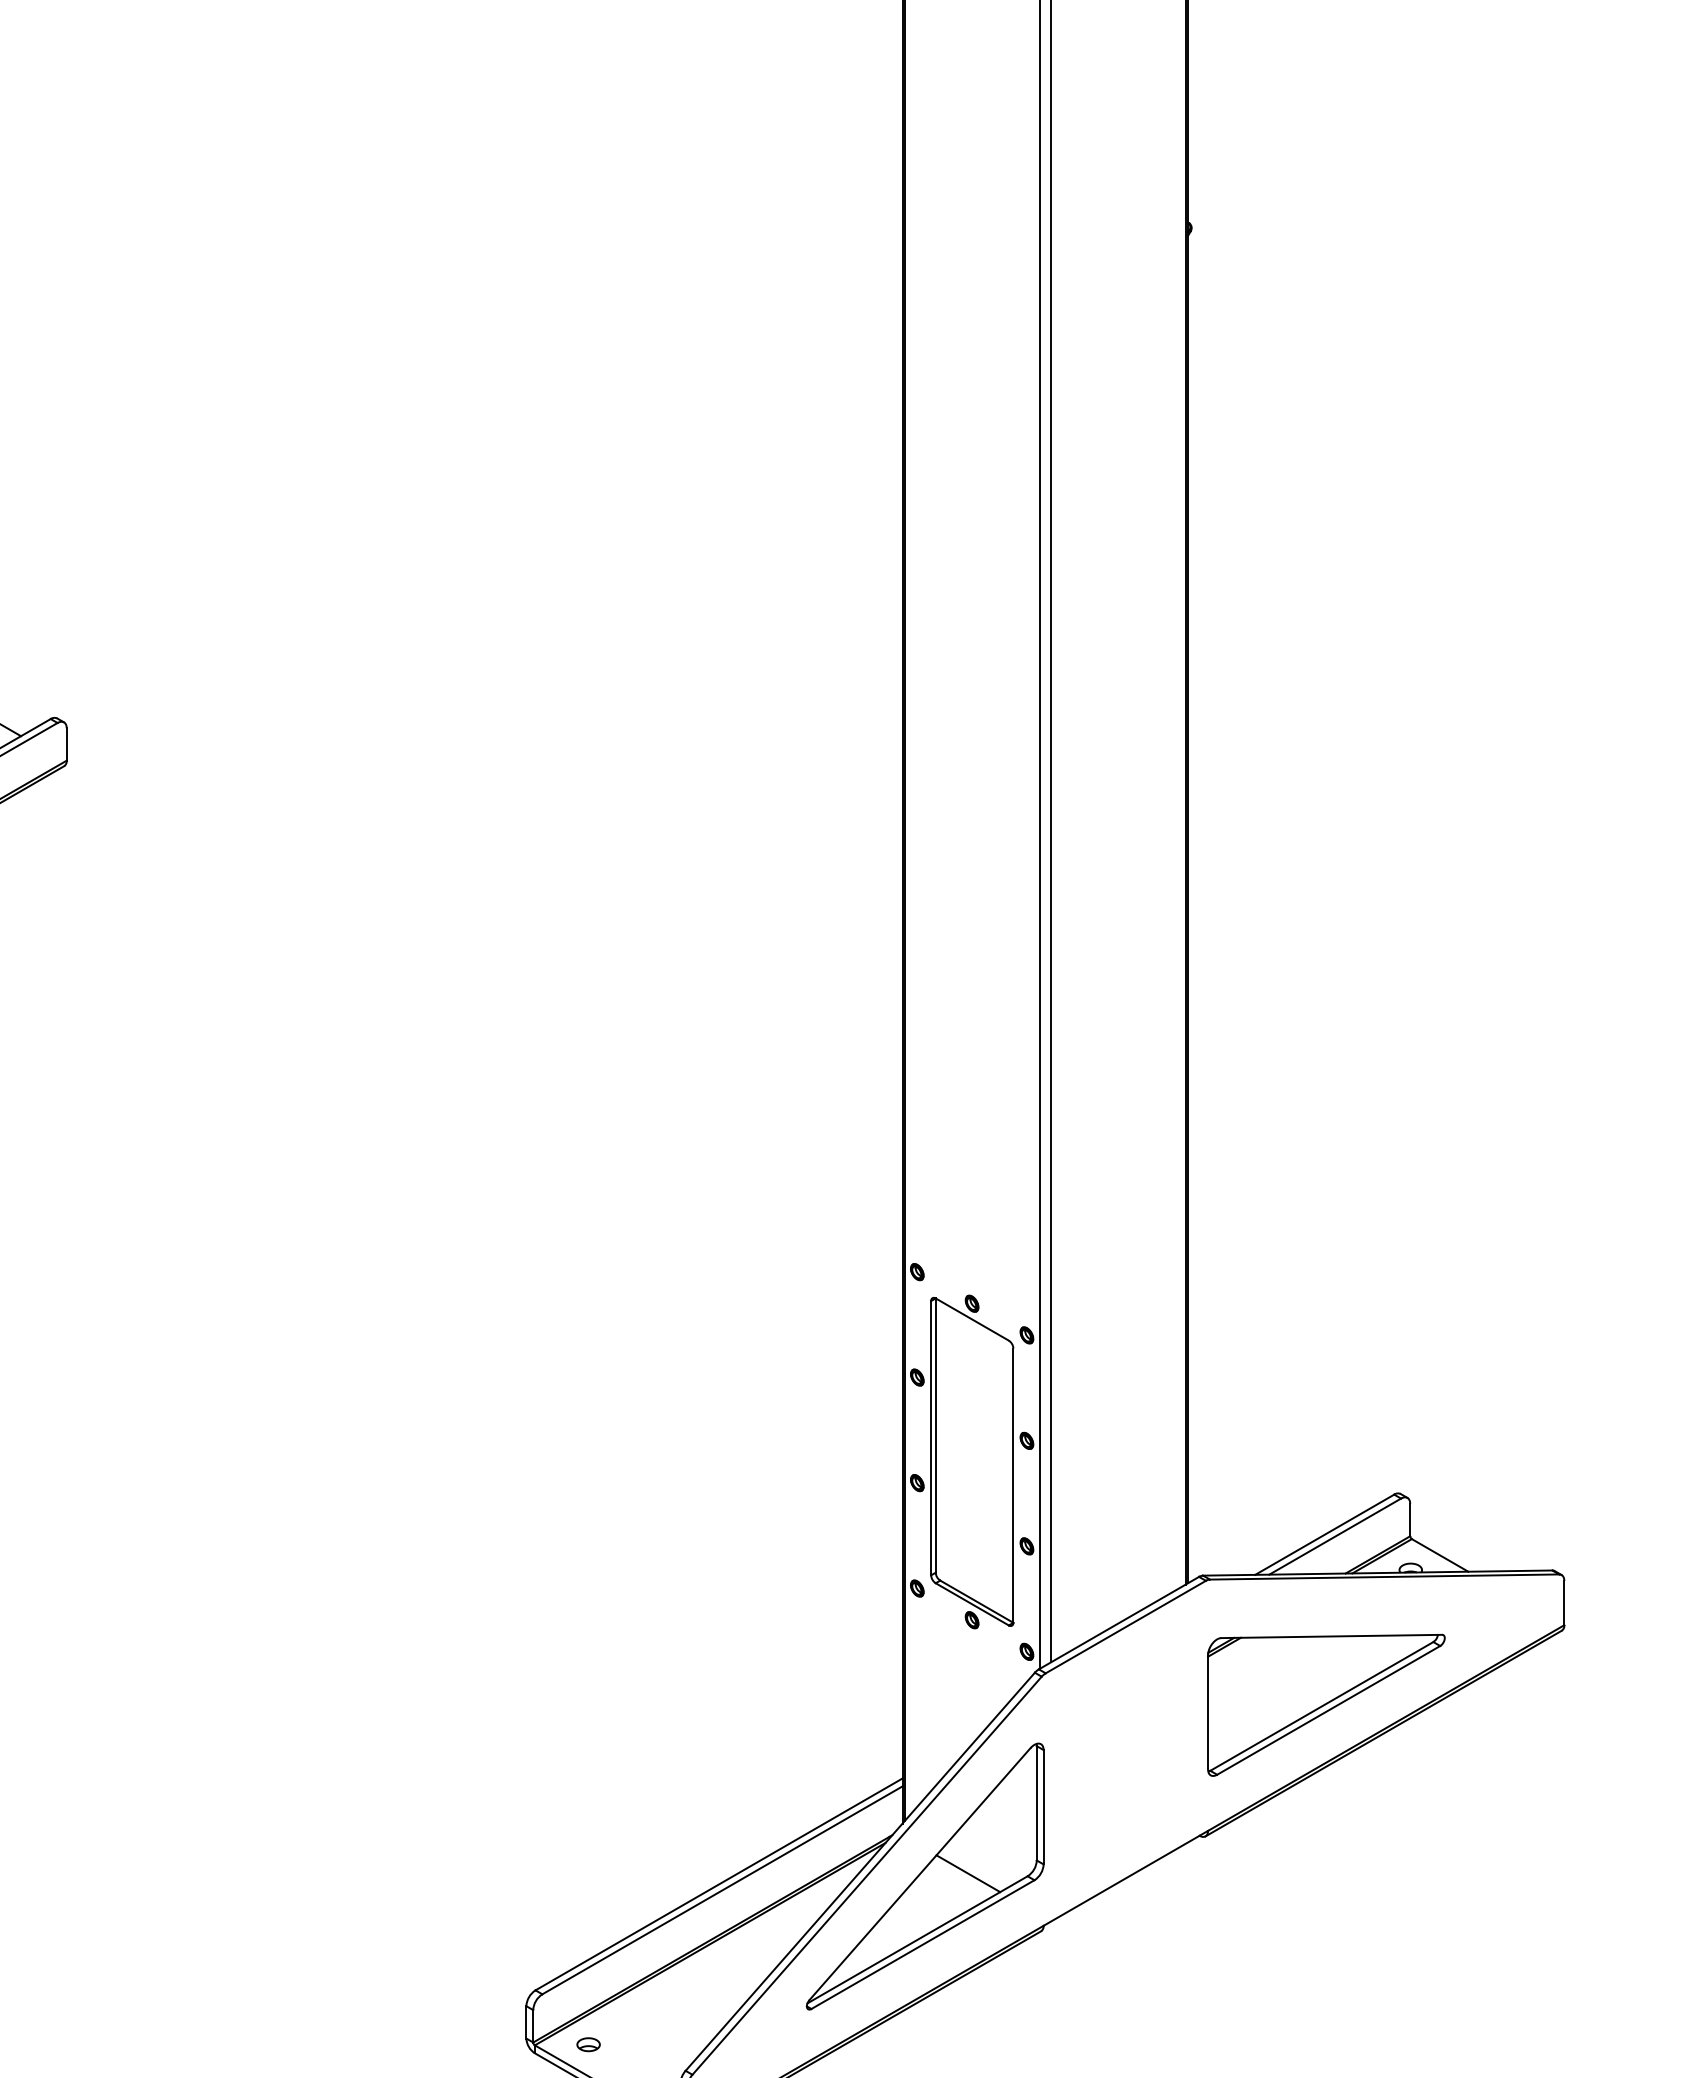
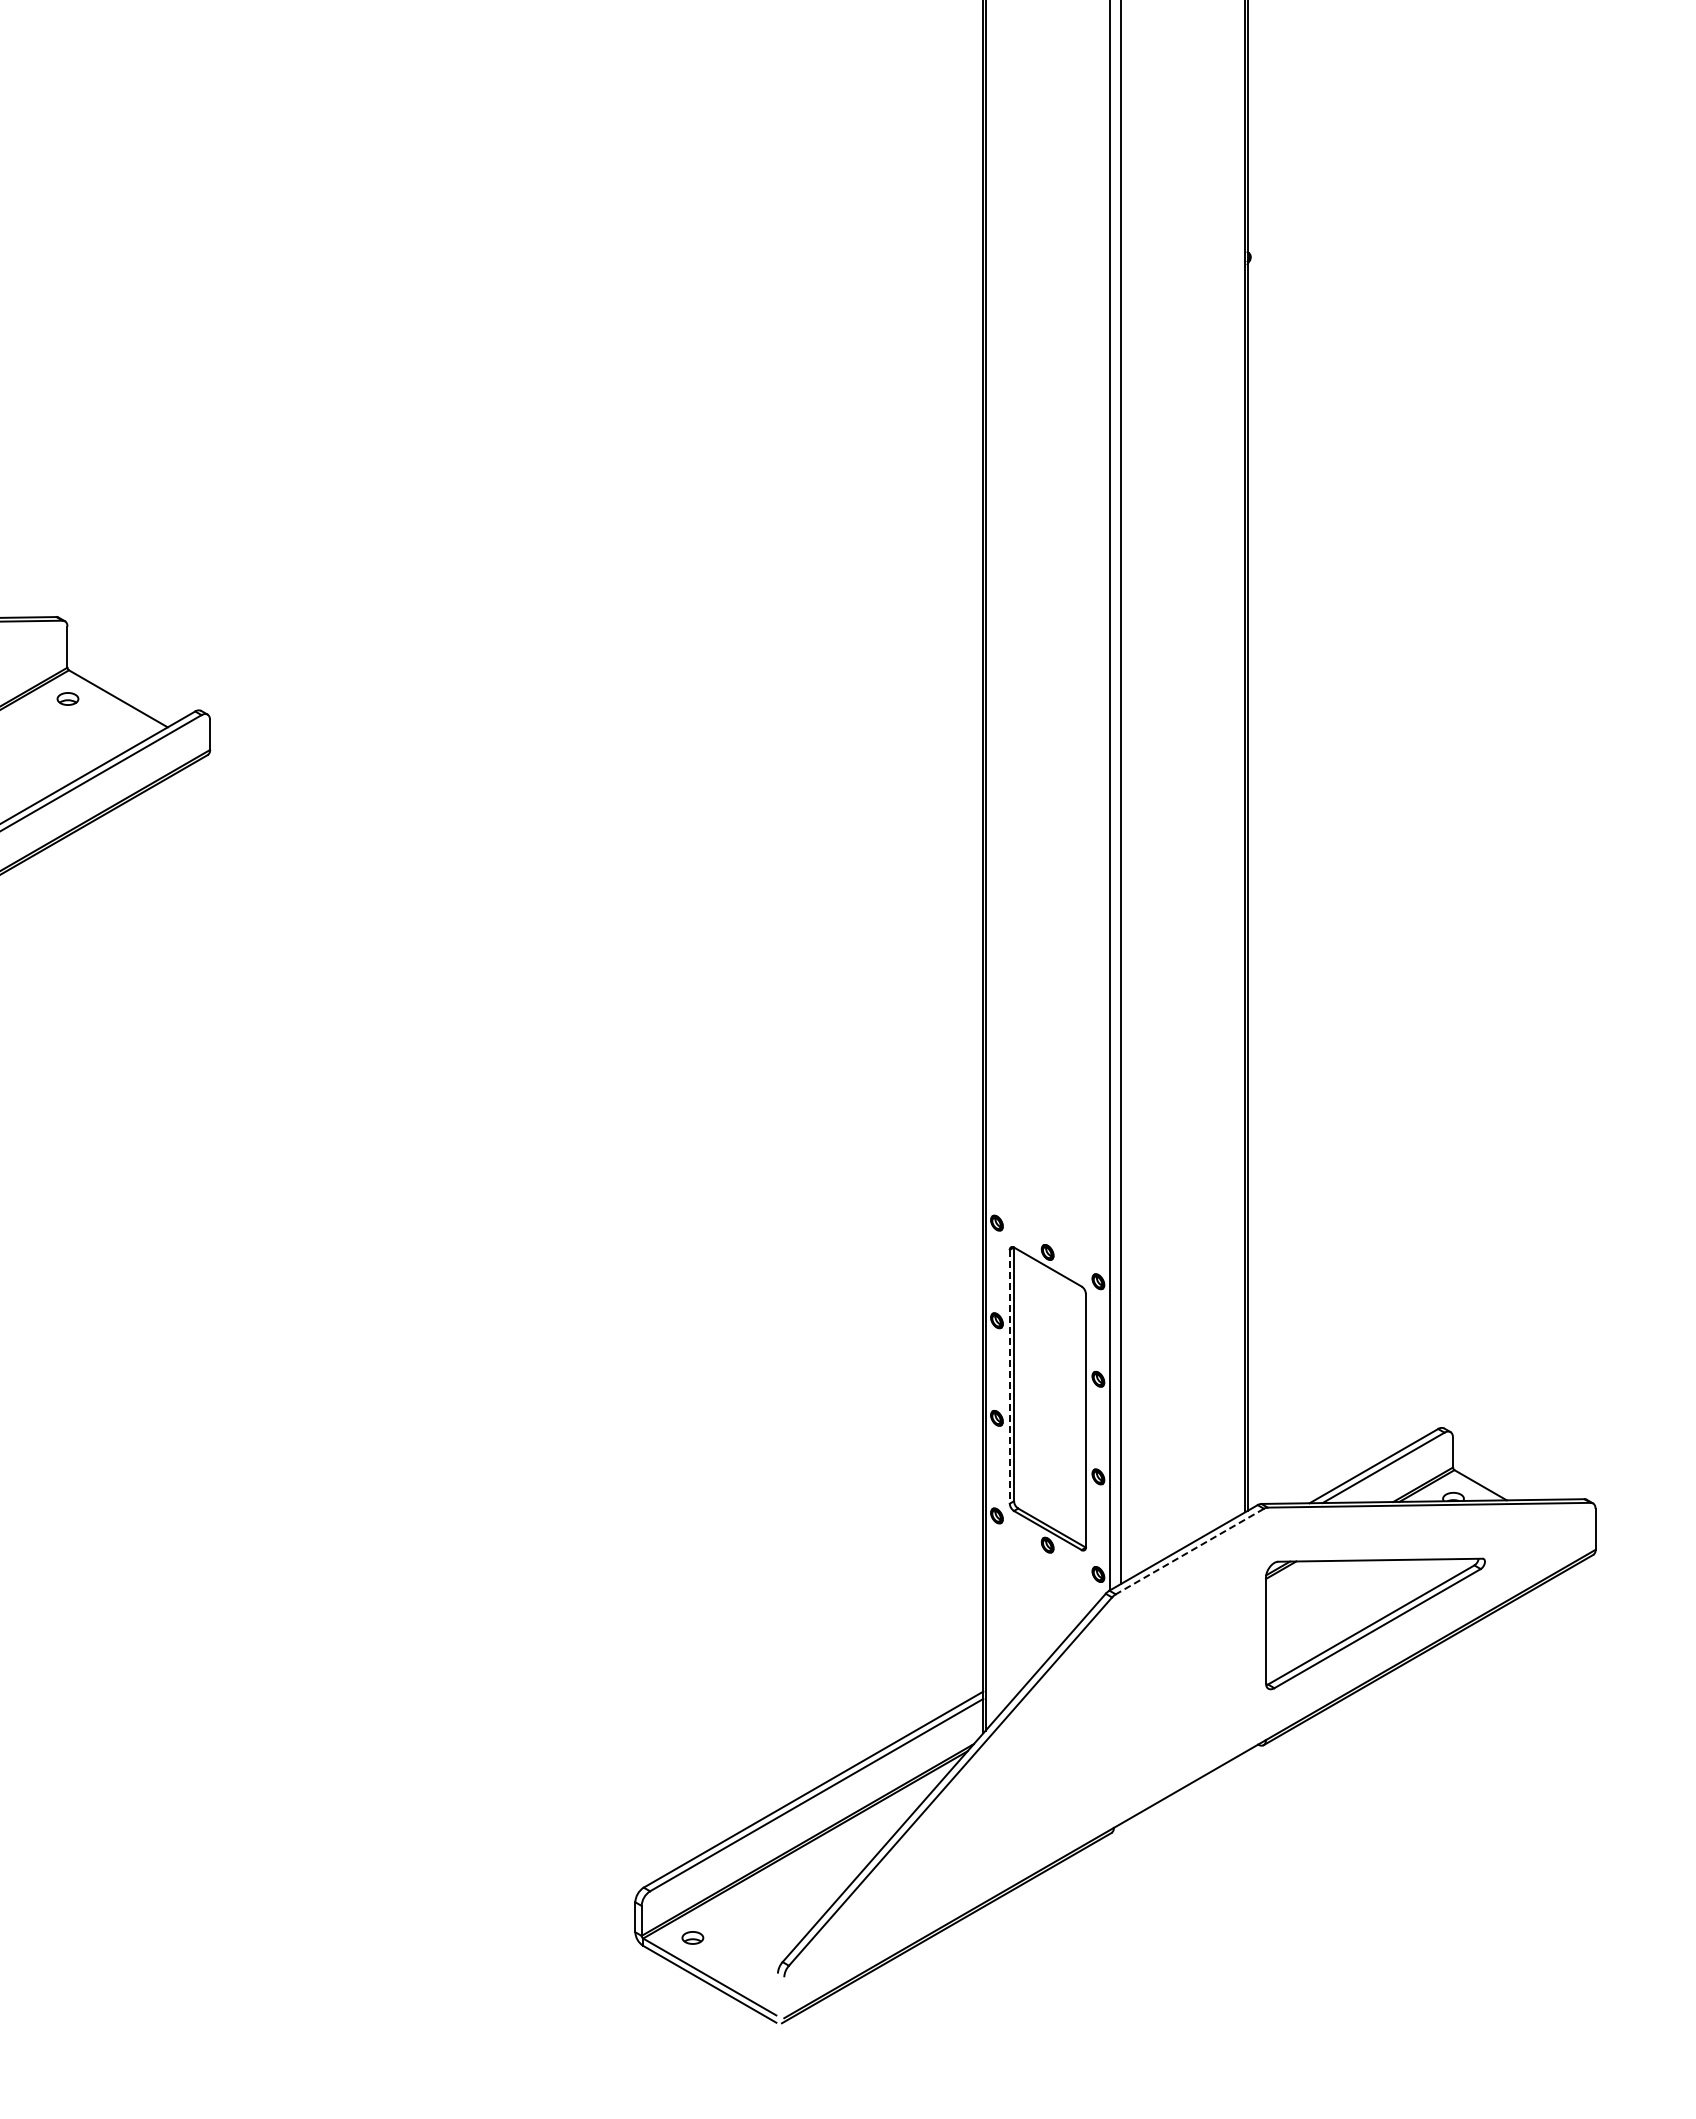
line: (930, 1437) -> (1009, 1376), solid -> dashed
line: (1125, 1627) -> (1189, 1551), solid -> dashed
part: (924, 1876) -> (1003, 1782), removed

